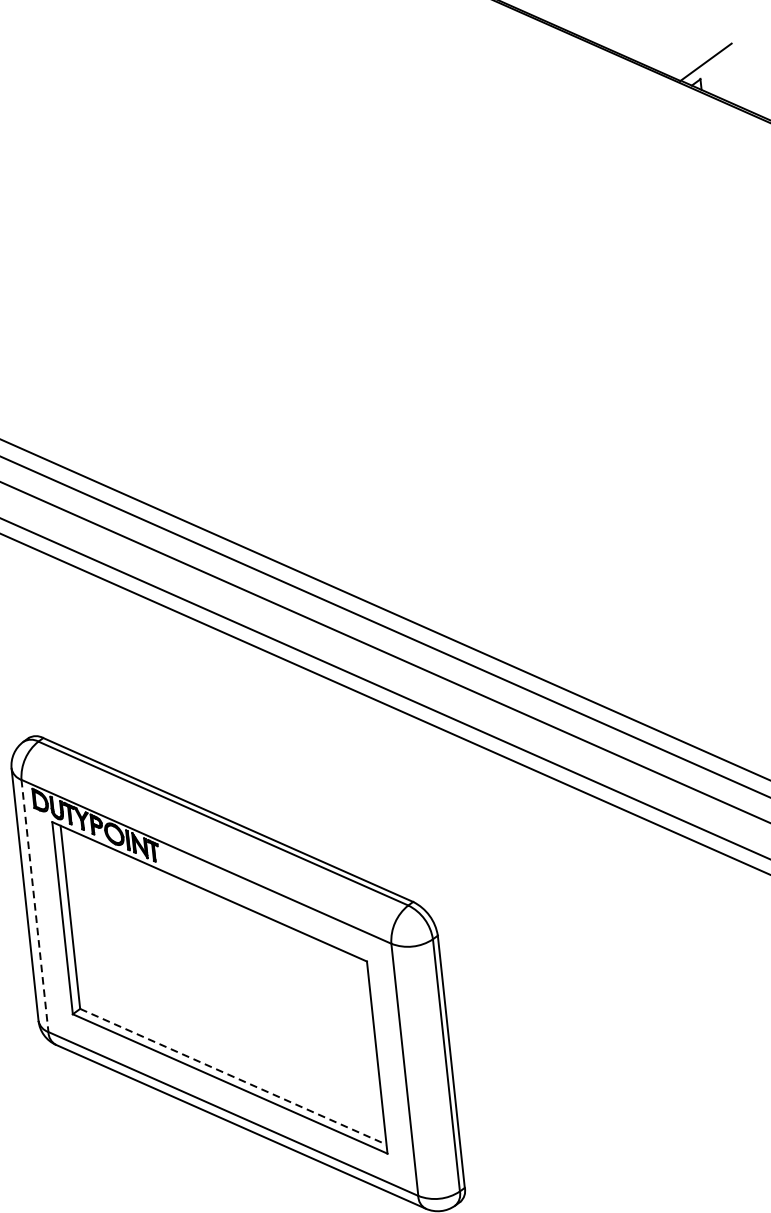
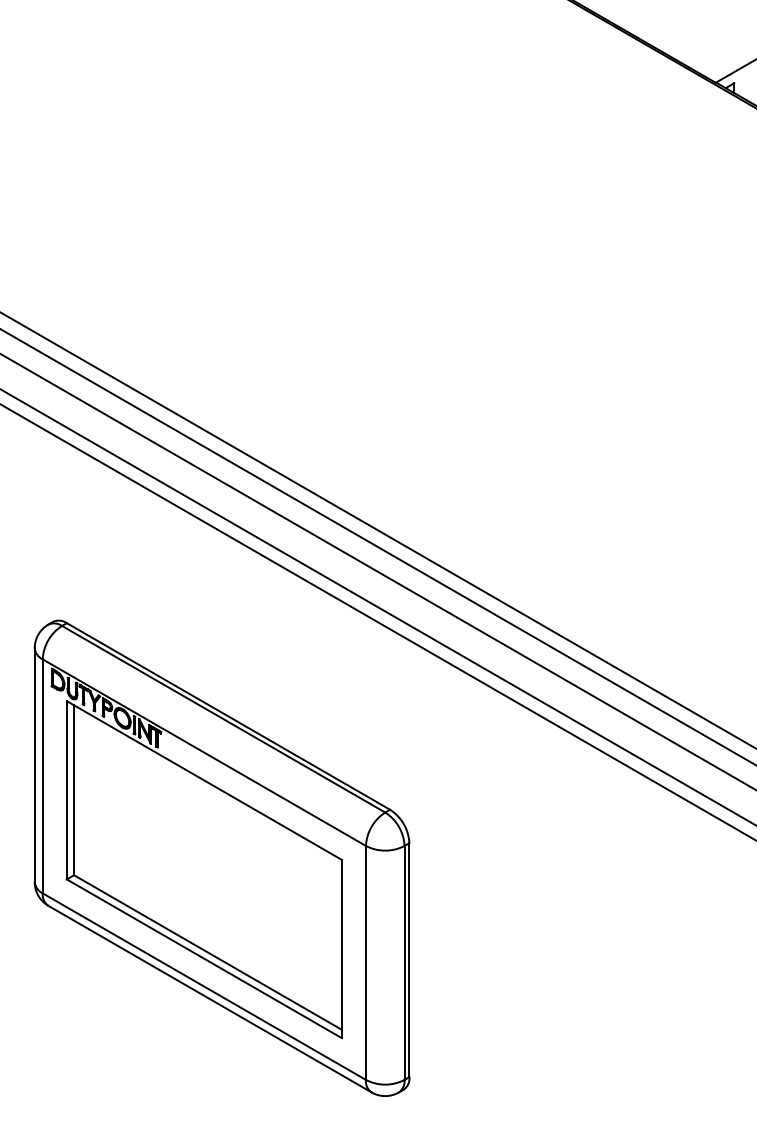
line: (34, 906) -> (42, 776), dashed -> solid
line: (232, 1076) -> (207, 952), dashed -> solid

